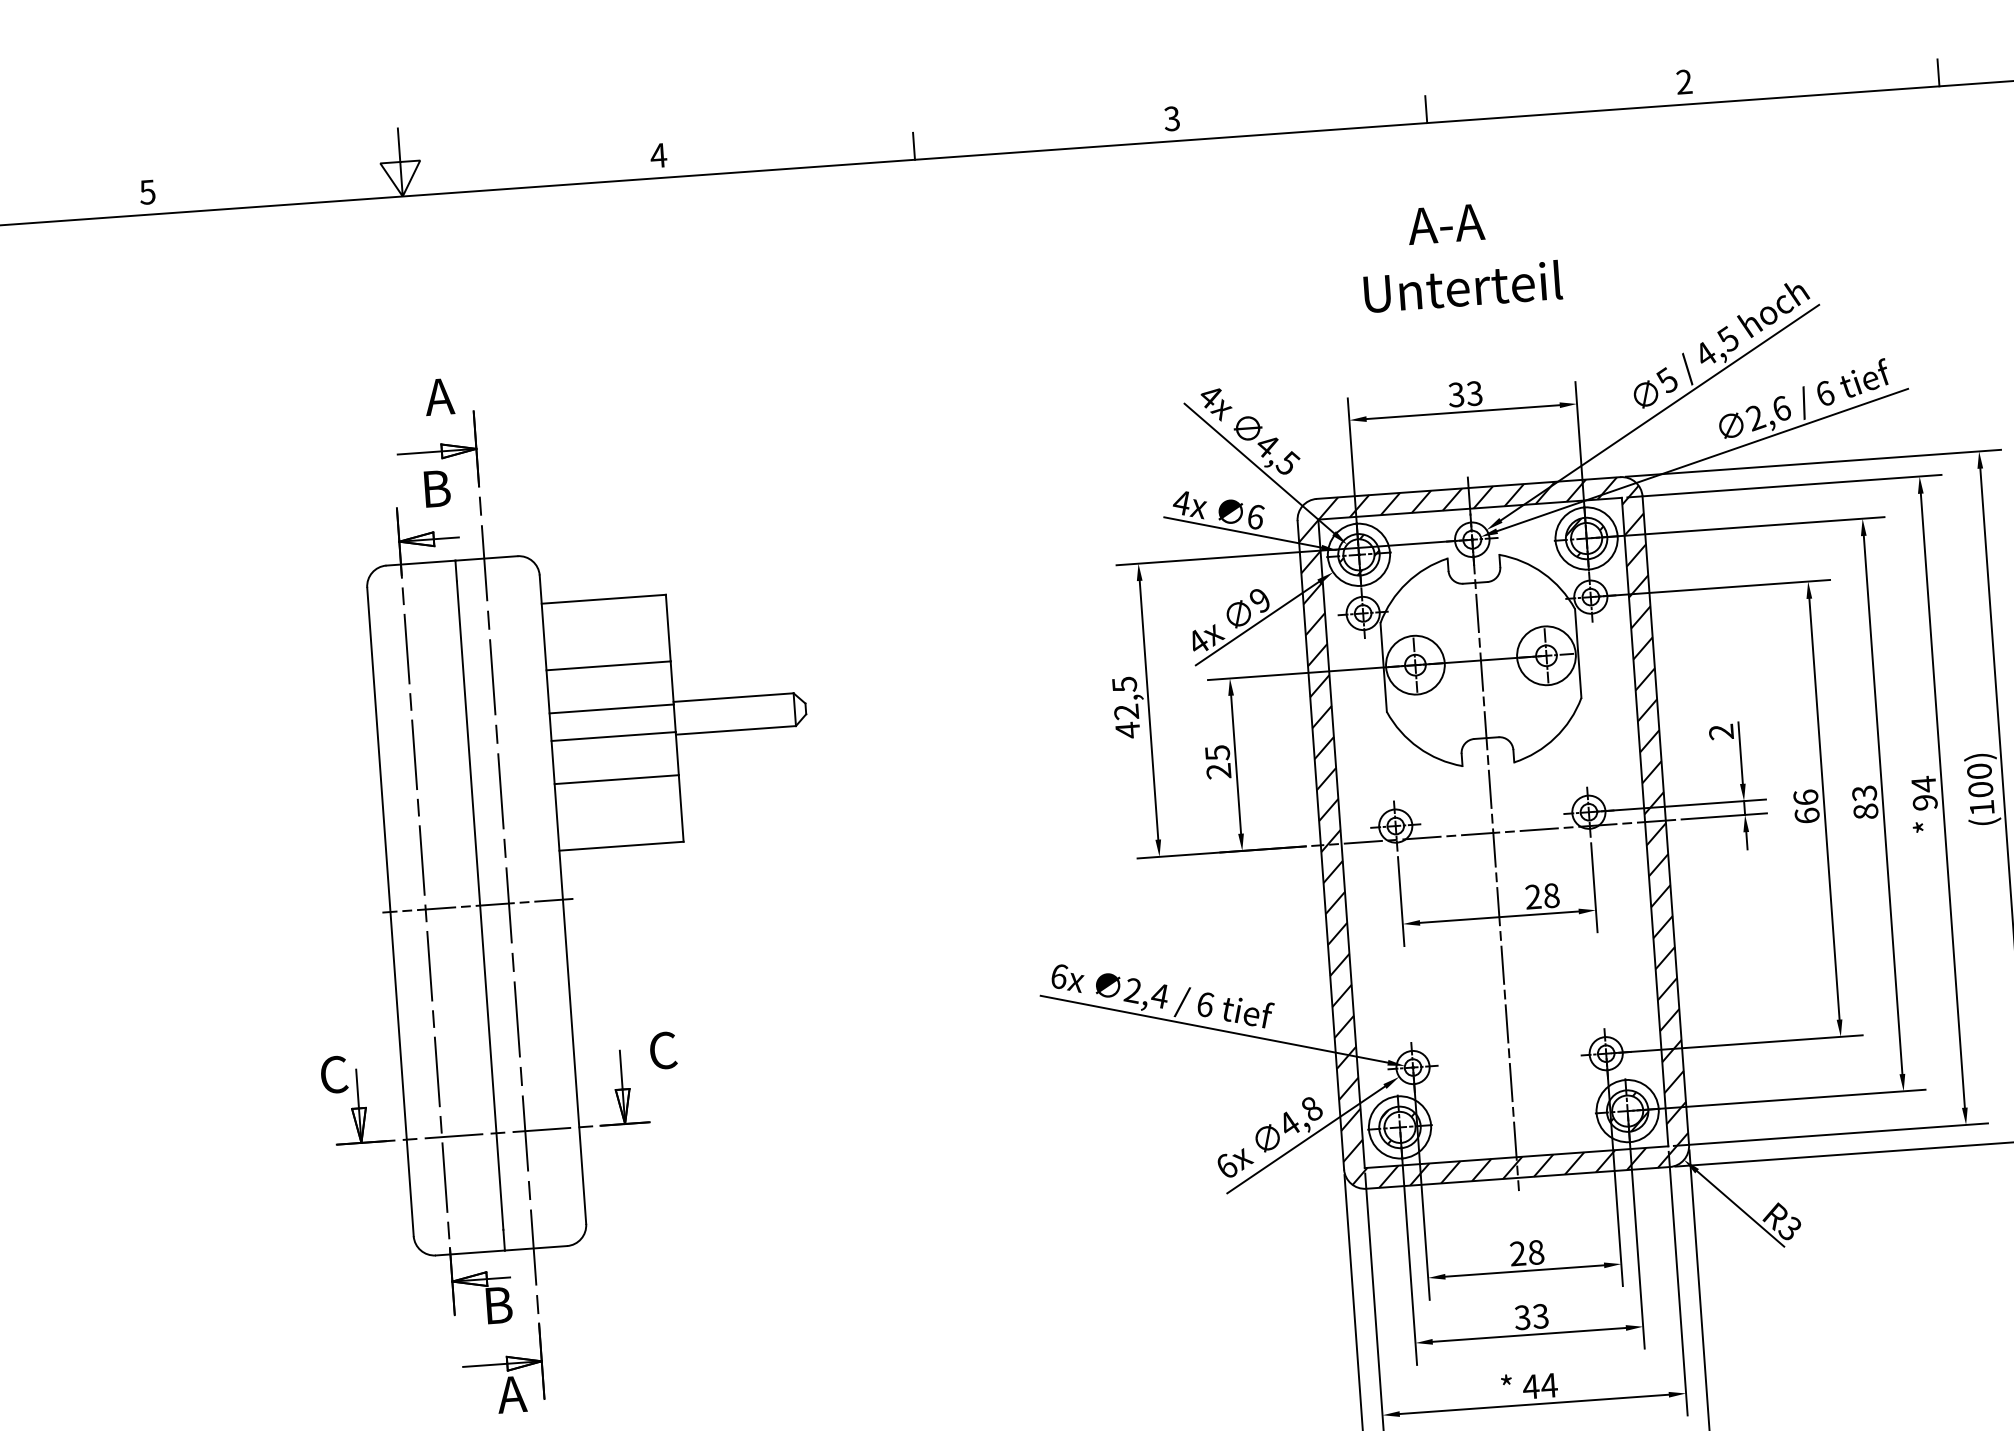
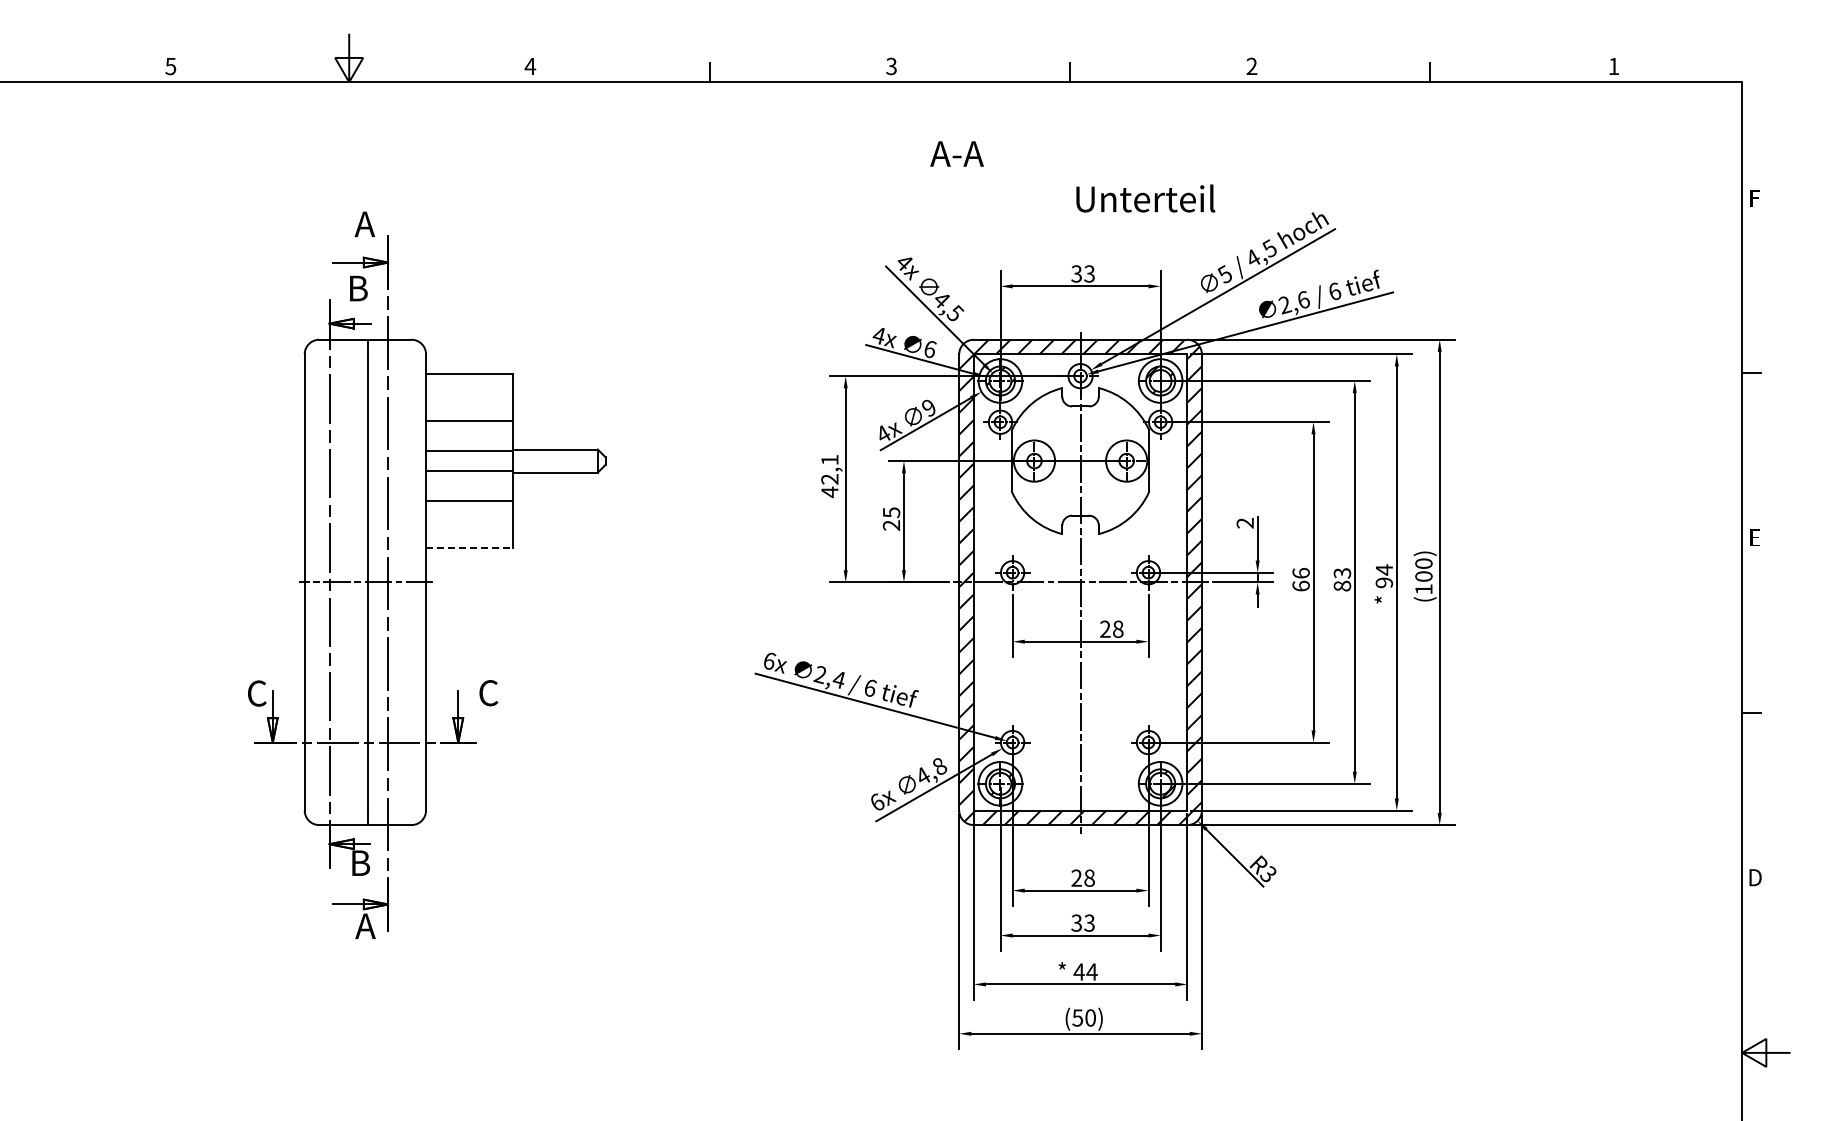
text: (1445, 223) -> (956, 153), moved
text: (1462, 286) -> (1145, 198), moved
text: (1123, 683) -> (829, 459), 42,5 -> 42,1
line: (621, 845) -> (469, 547), solid -> dashed

